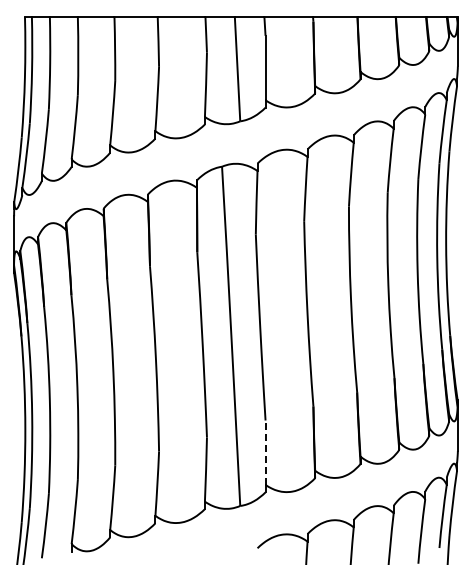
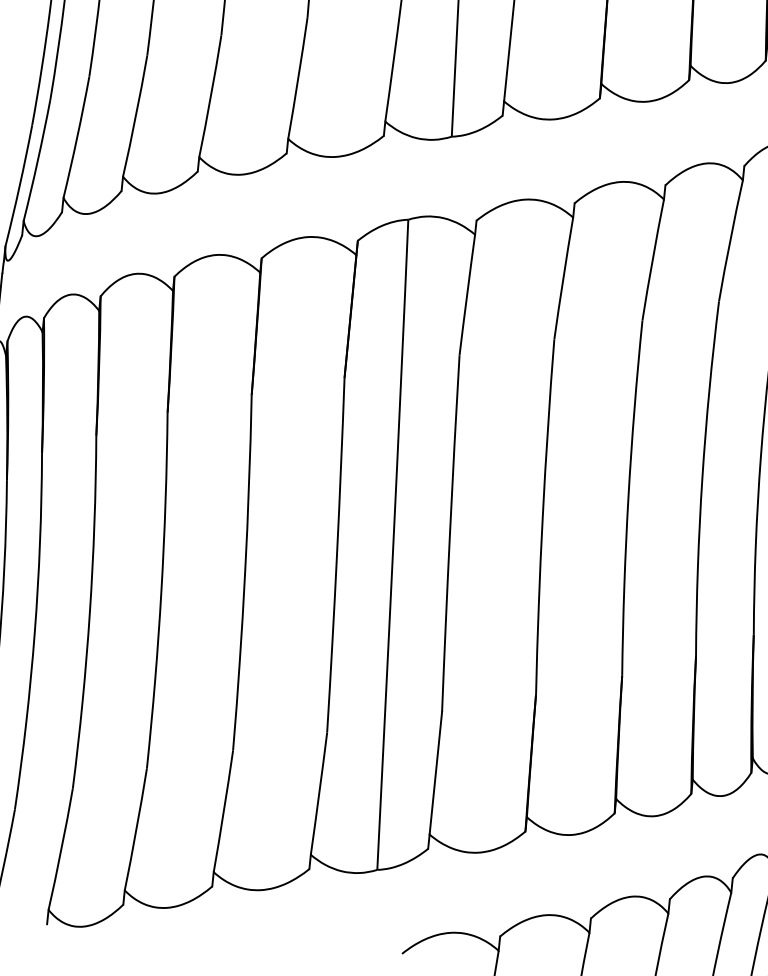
line: (265, 452) -> (435, 772), dashed -> solid

